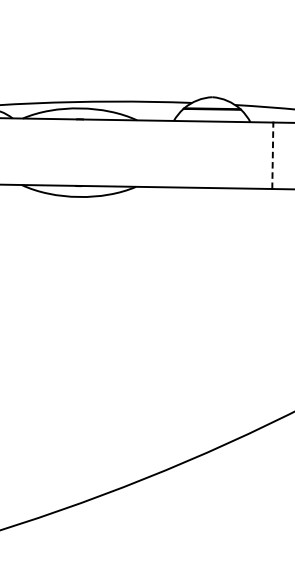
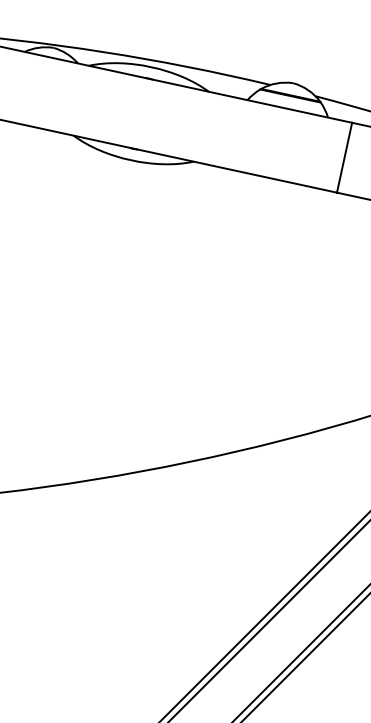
line: (272, 155) -> (344, 157), dashed -> solid

